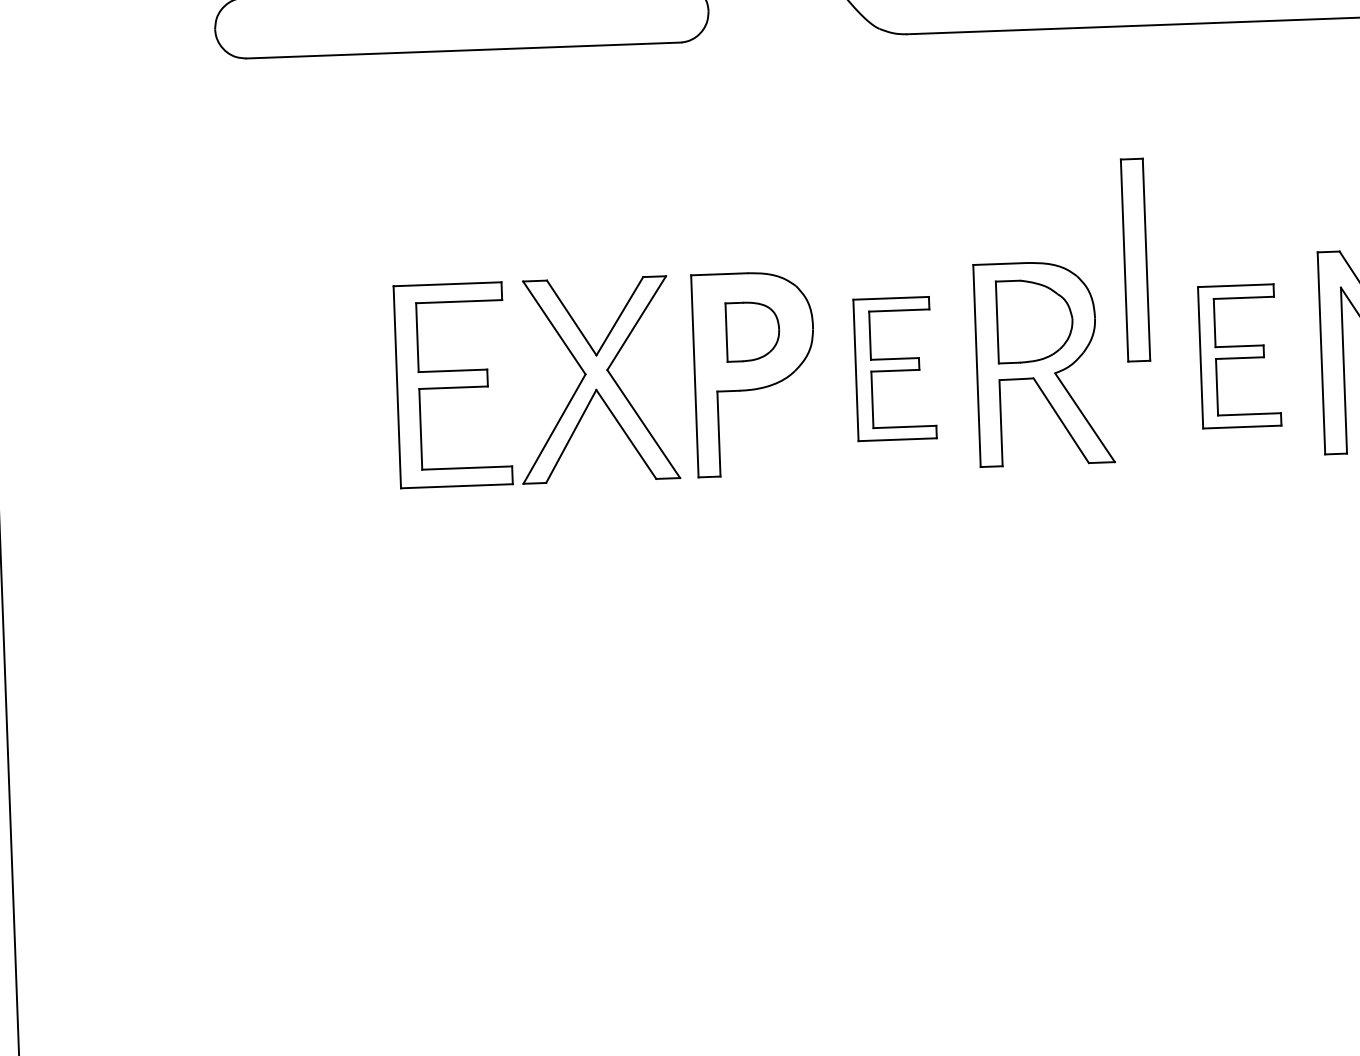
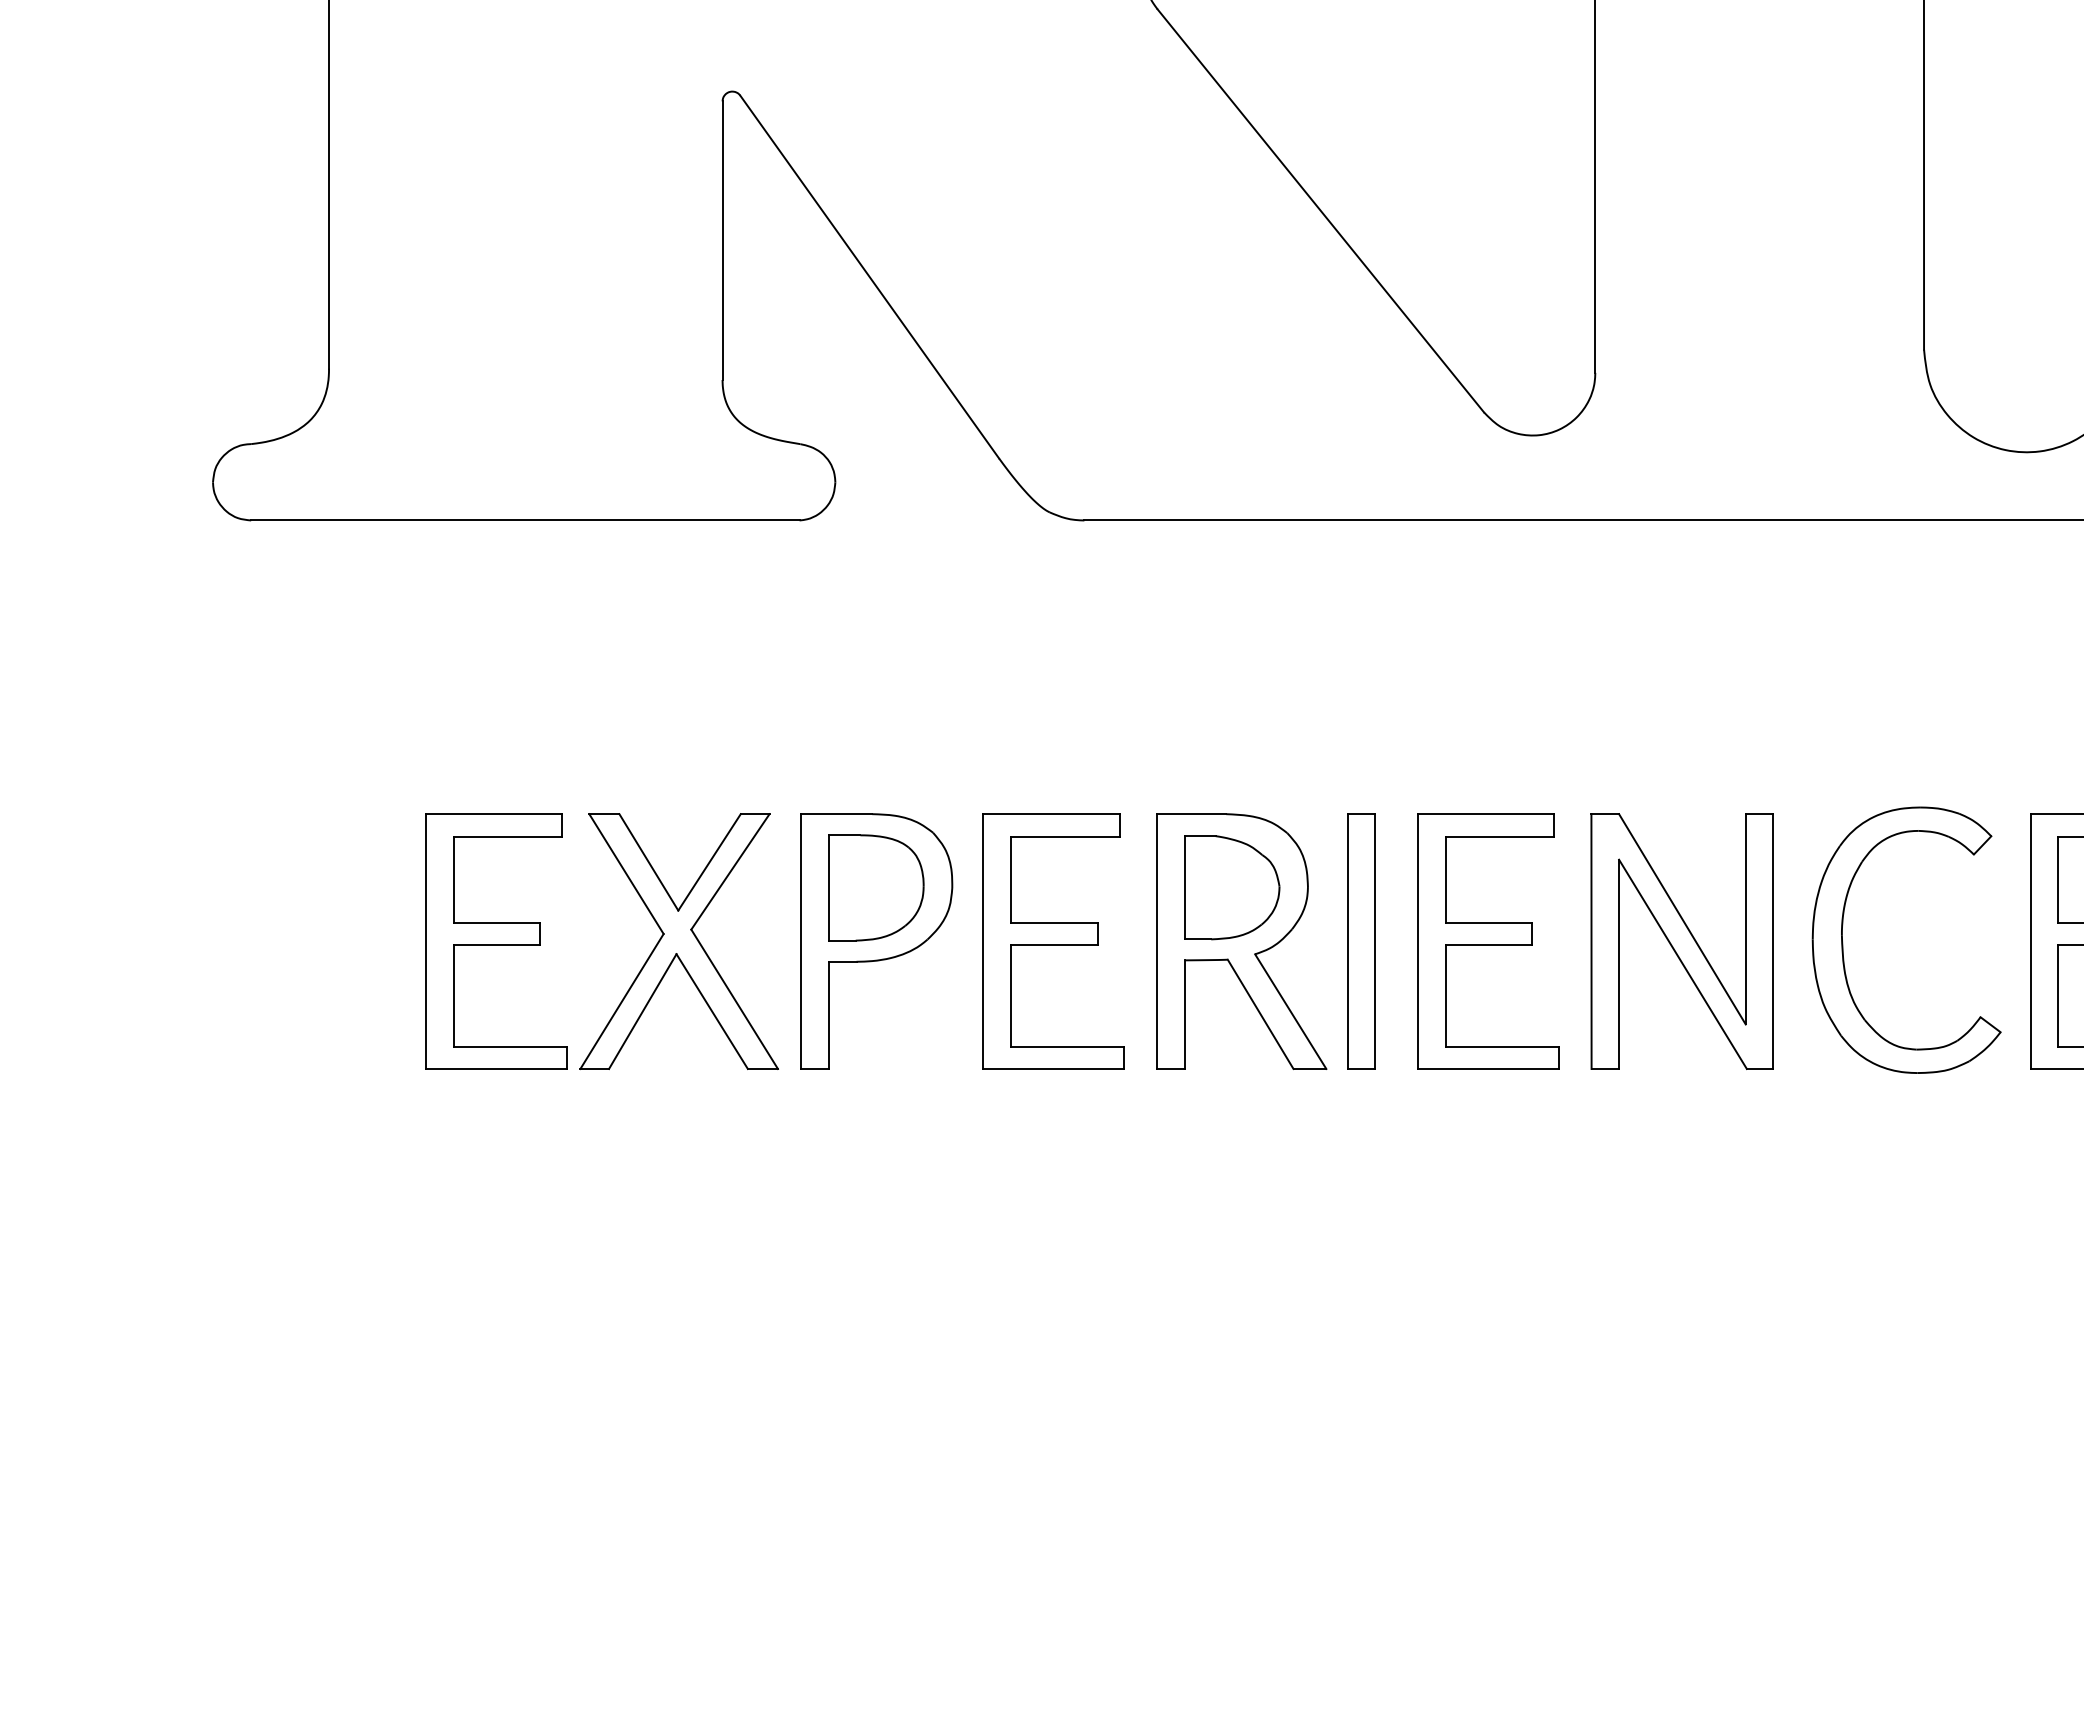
part: (1135, 260) -> (1361, 941), moved
part: (752, 331) -> (876, 887), size x1.43
part: (1239, 356) -> (1488, 941), size x1.43
part: (894, 368) -> (1053, 941), size x1.43

